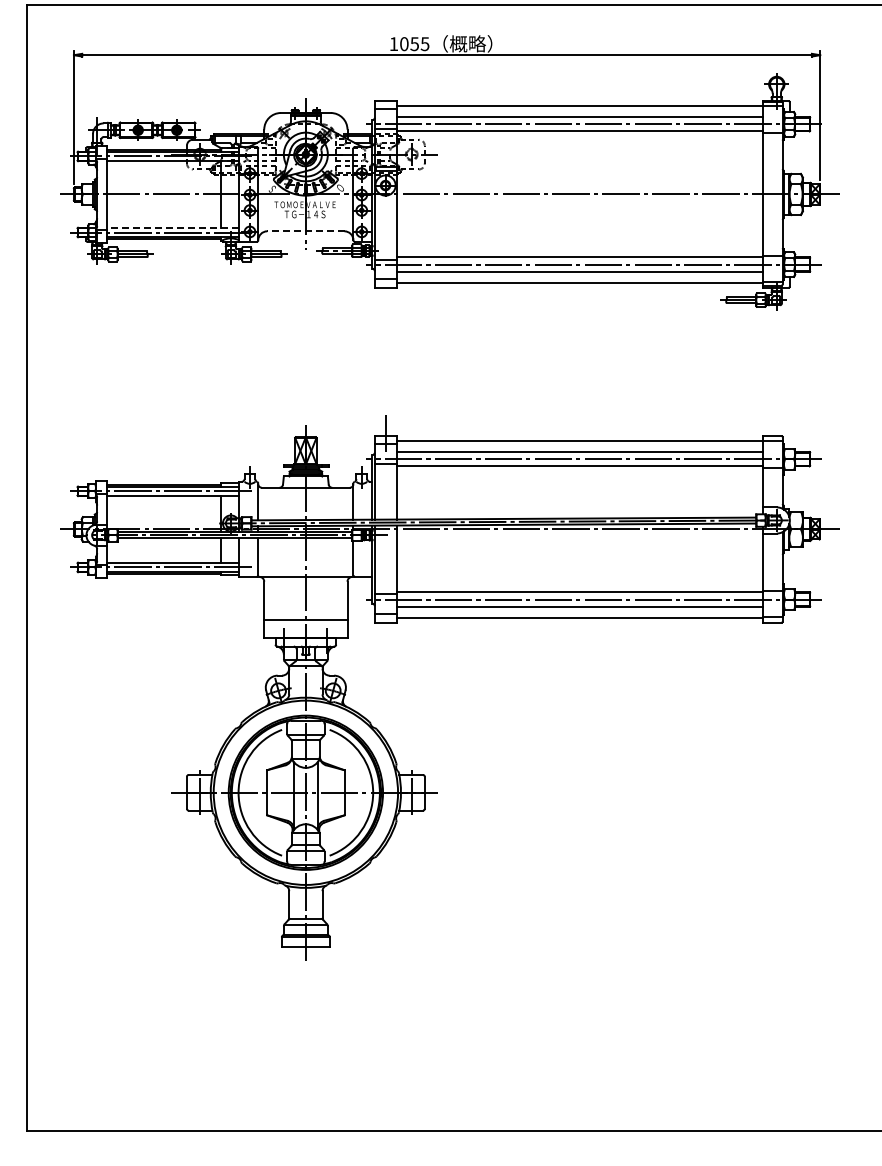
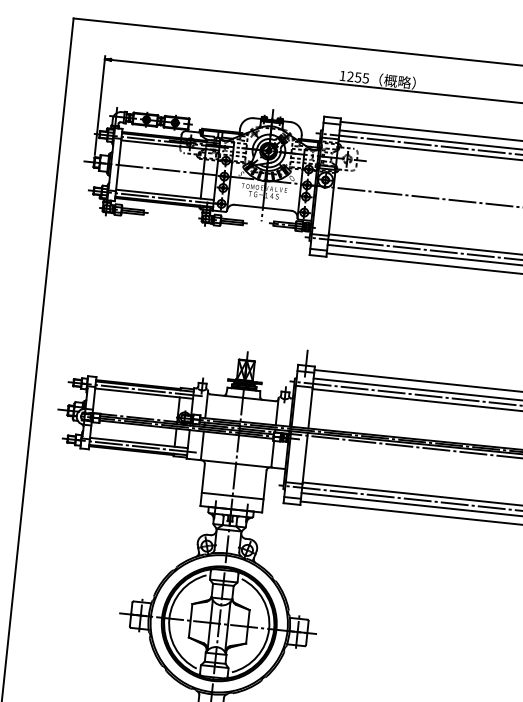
text: (404, 44) -> (350, 77), 1055 -> 1255
line: (172, 227) -> (164, 194), dashed -> solid
line: (305, 231) -> (262, 207), dashed -> solid

